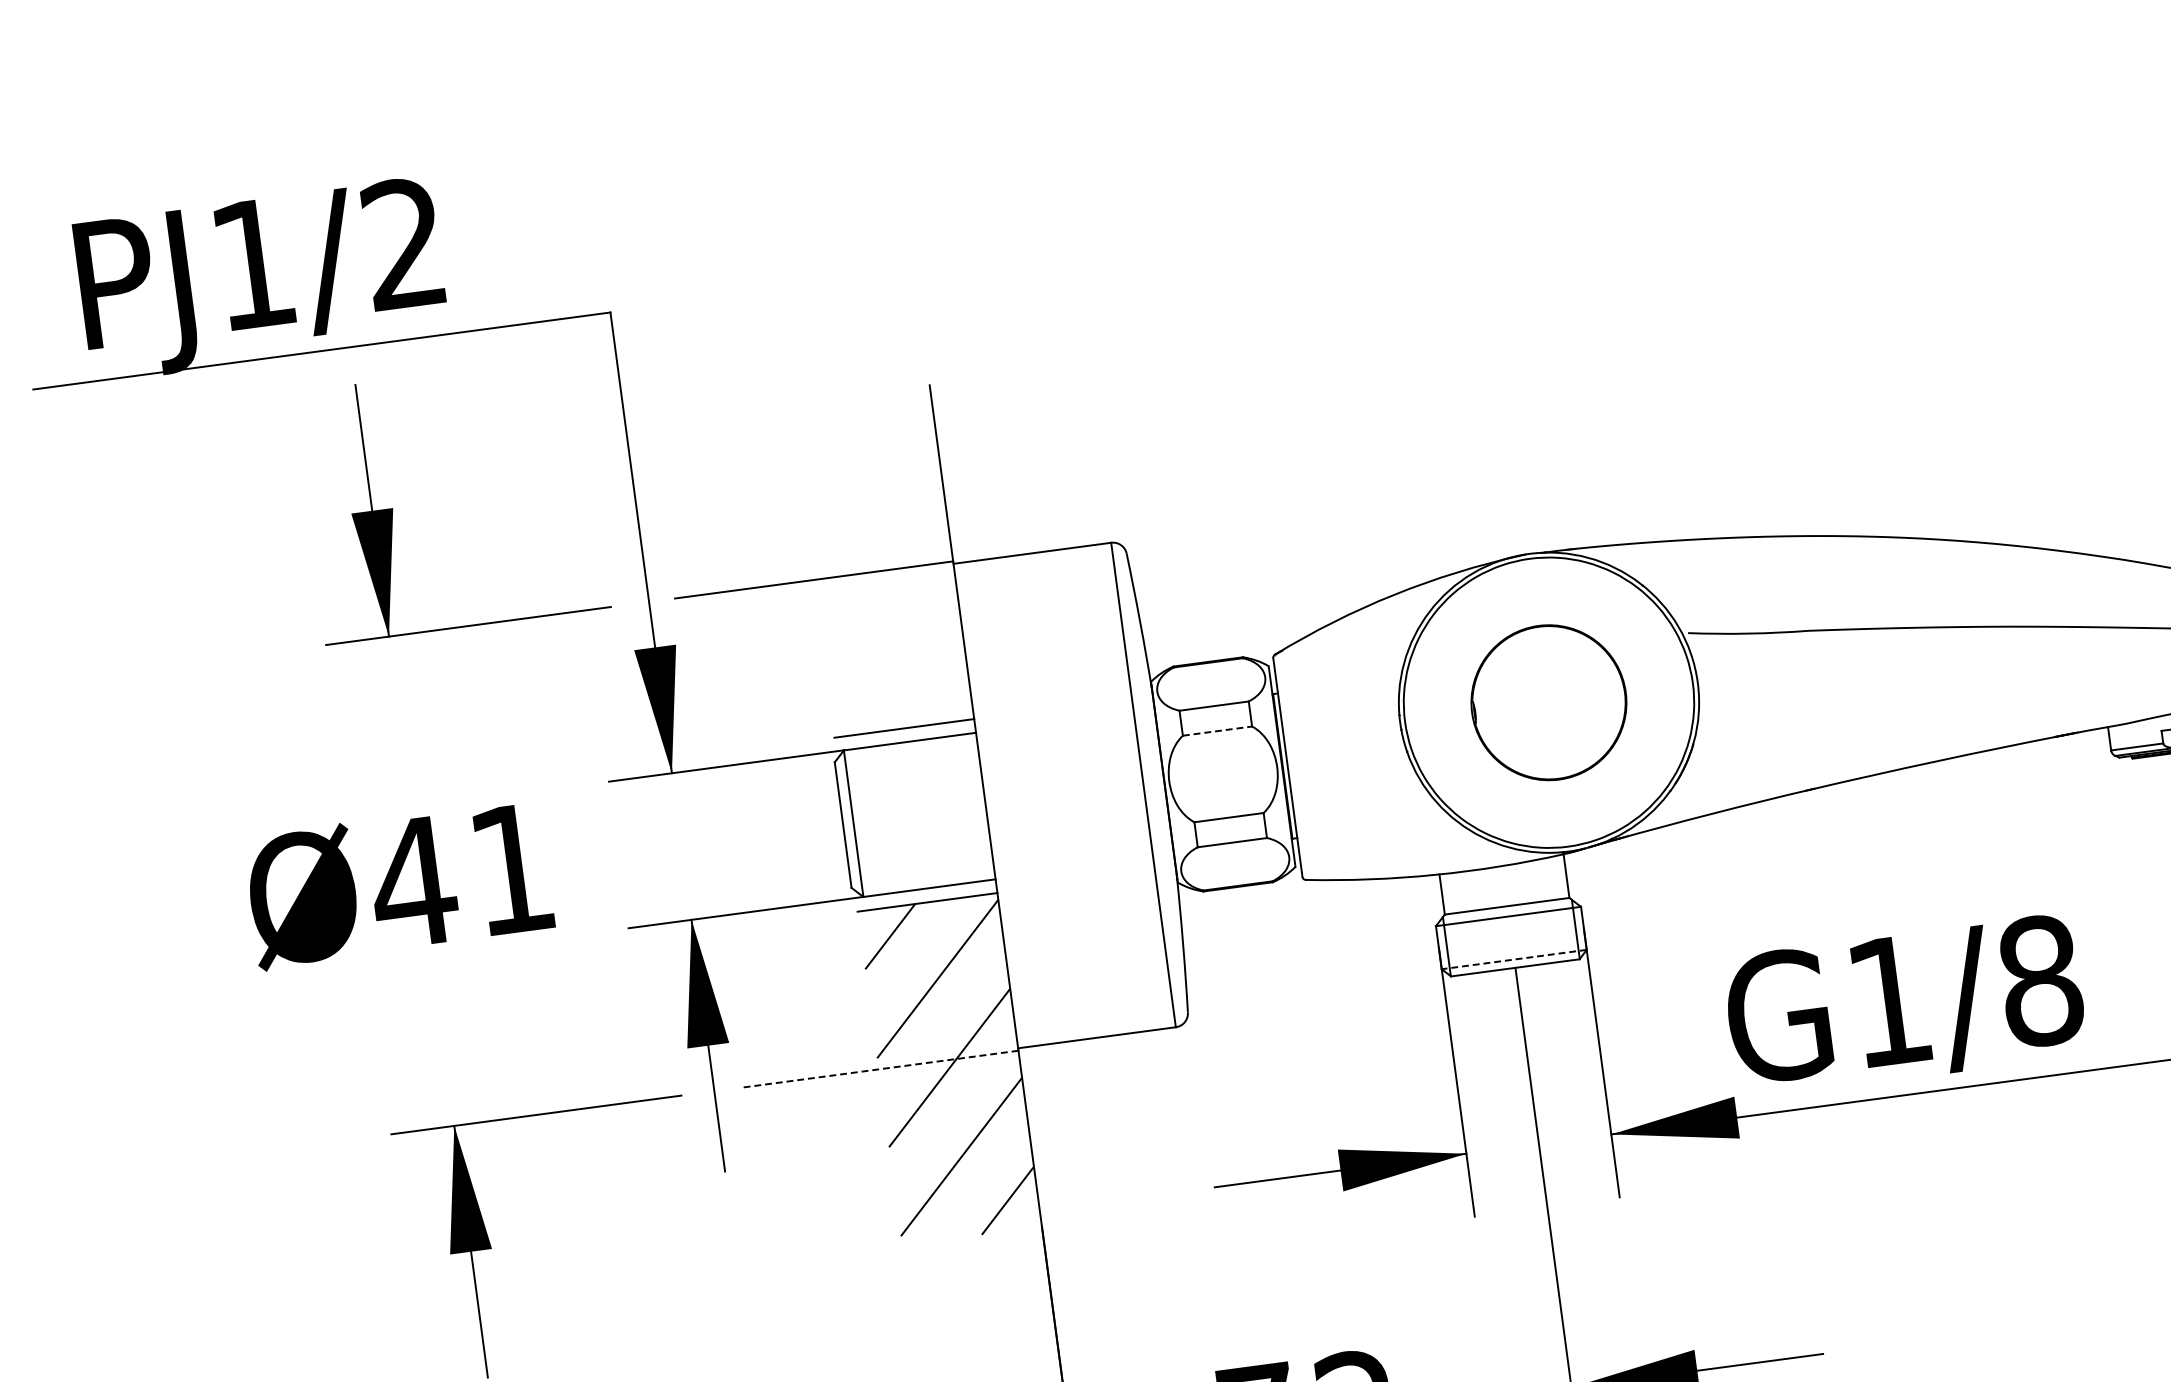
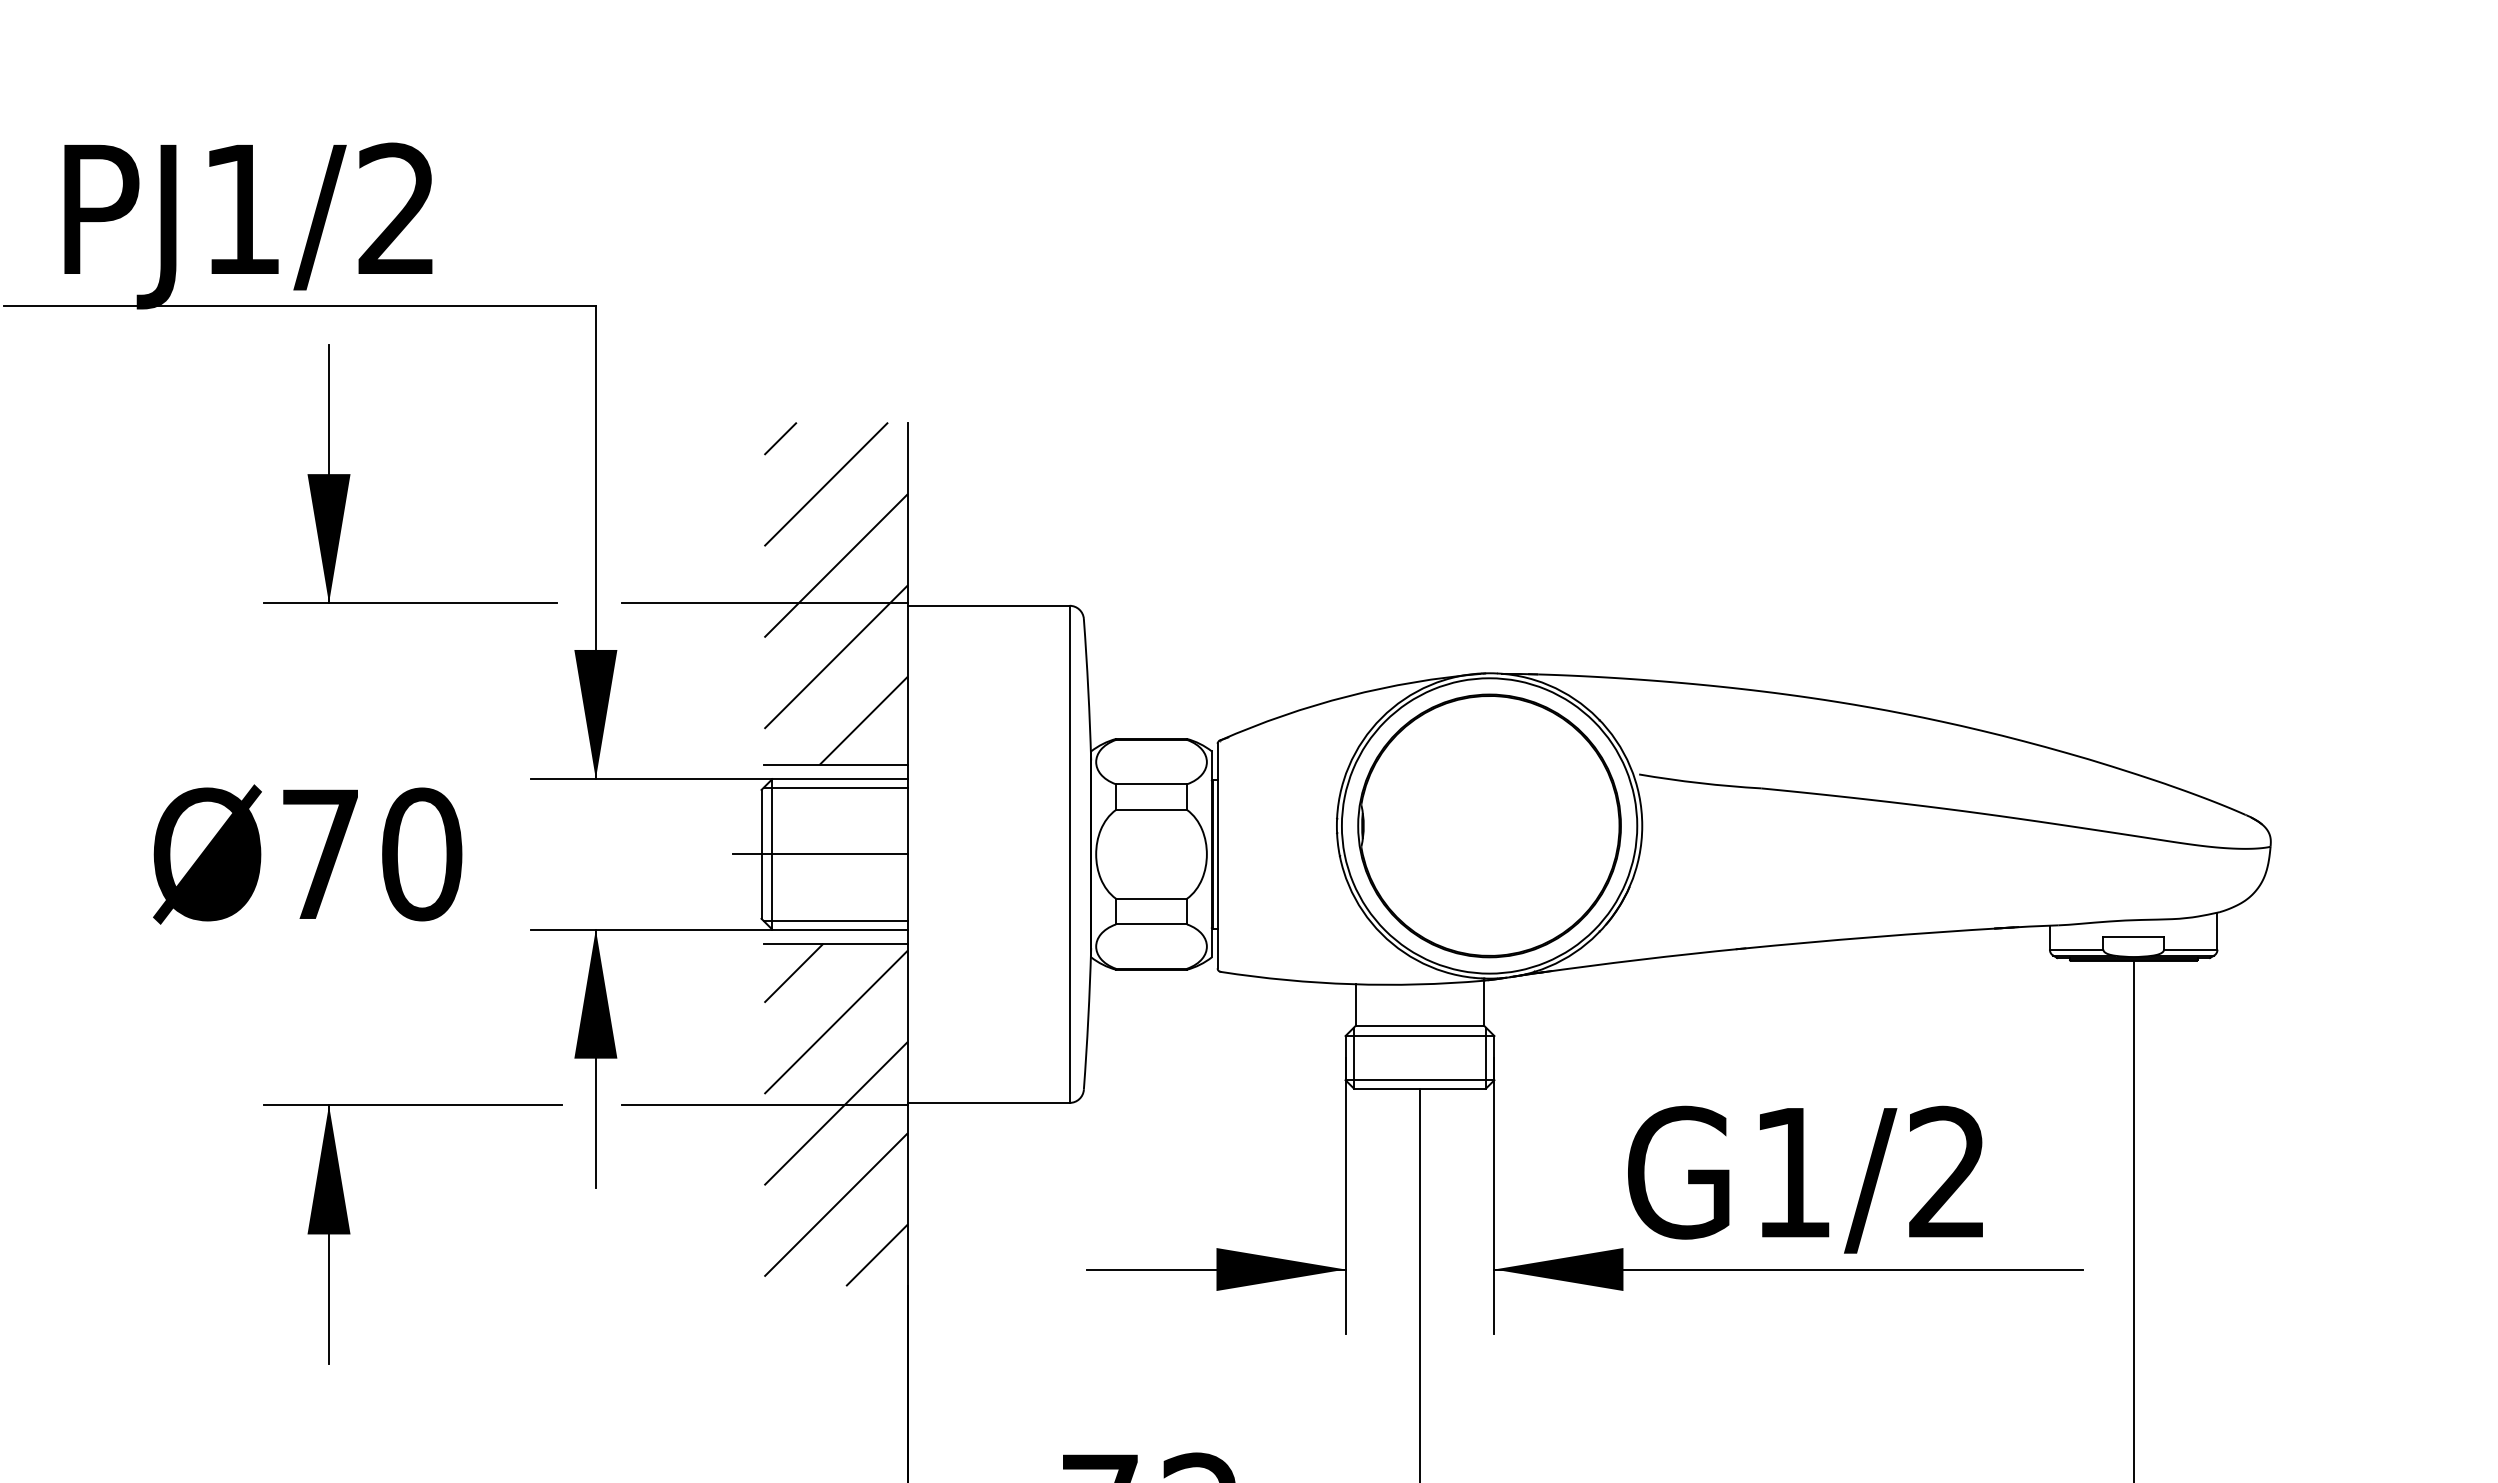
hatch: (881, 561) -> (835, 593), added
part: (1548, 702) -> (1489, 825), size x1.67
line: (1217, 730) -> (1151, 809), dashed -> solid
line: (906, 750) -> (835, 787), added
line: (900, 817) -> (820, 854), added
text: (462, 876) -> (370, 854), Ø41 -> Ø70
line: (923, 880) -> (835, 921), added
line: (1513, 959) -> (1419, 1080), dashed -> solid
text: (2040, 980) -> (1947, 1172), G1/8 -> G1/2
line: (879, 1069) -> (765, 1105), dashed -> solid

